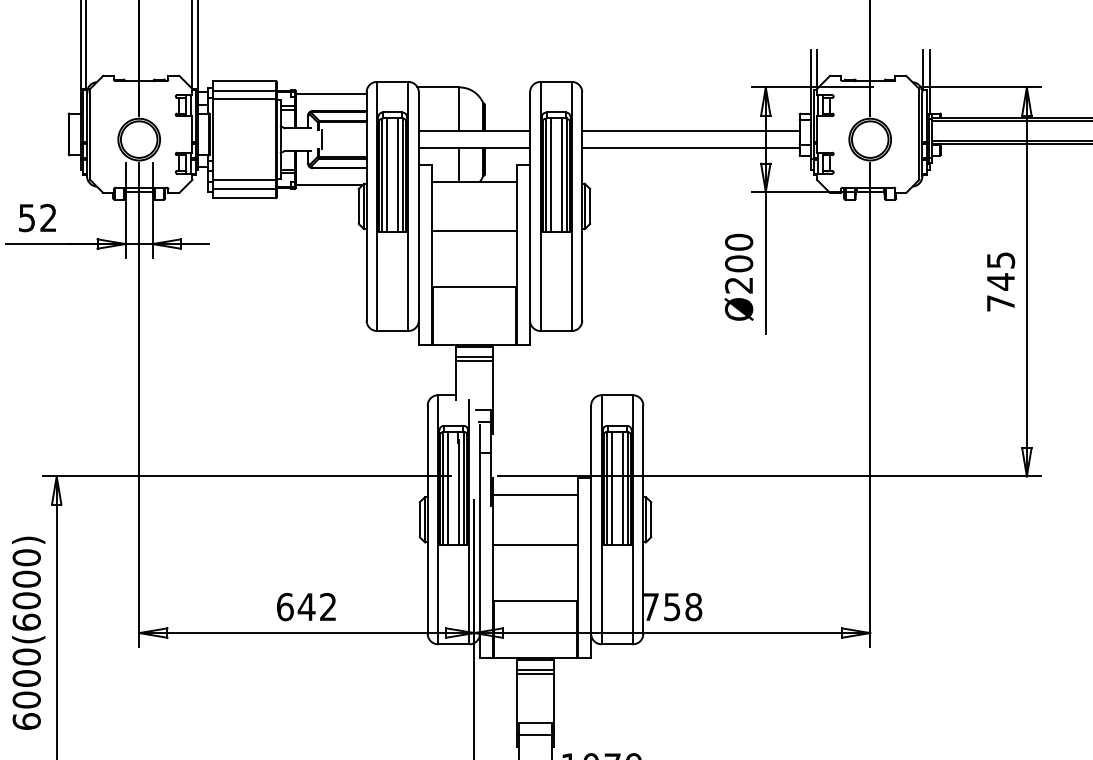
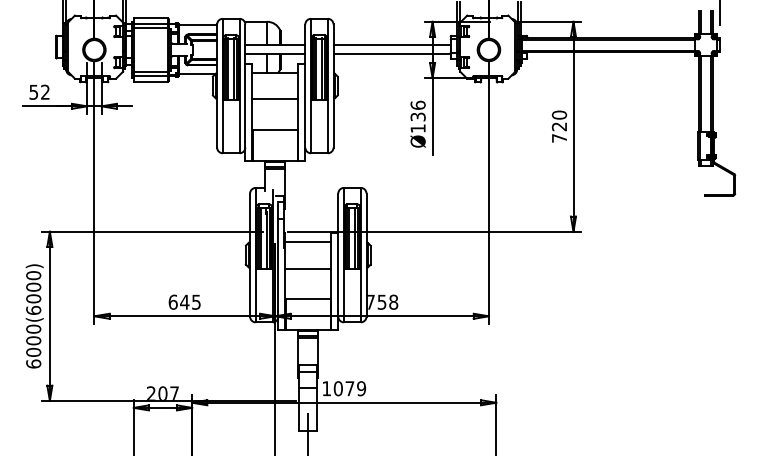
text: (737, 262) -> (417, 116), Ø200 -> Ø136
text: (1000, 270) -> (559, 120), 745 -> 720
text: (328, 605) -> (196, 301), 642 -> 645

